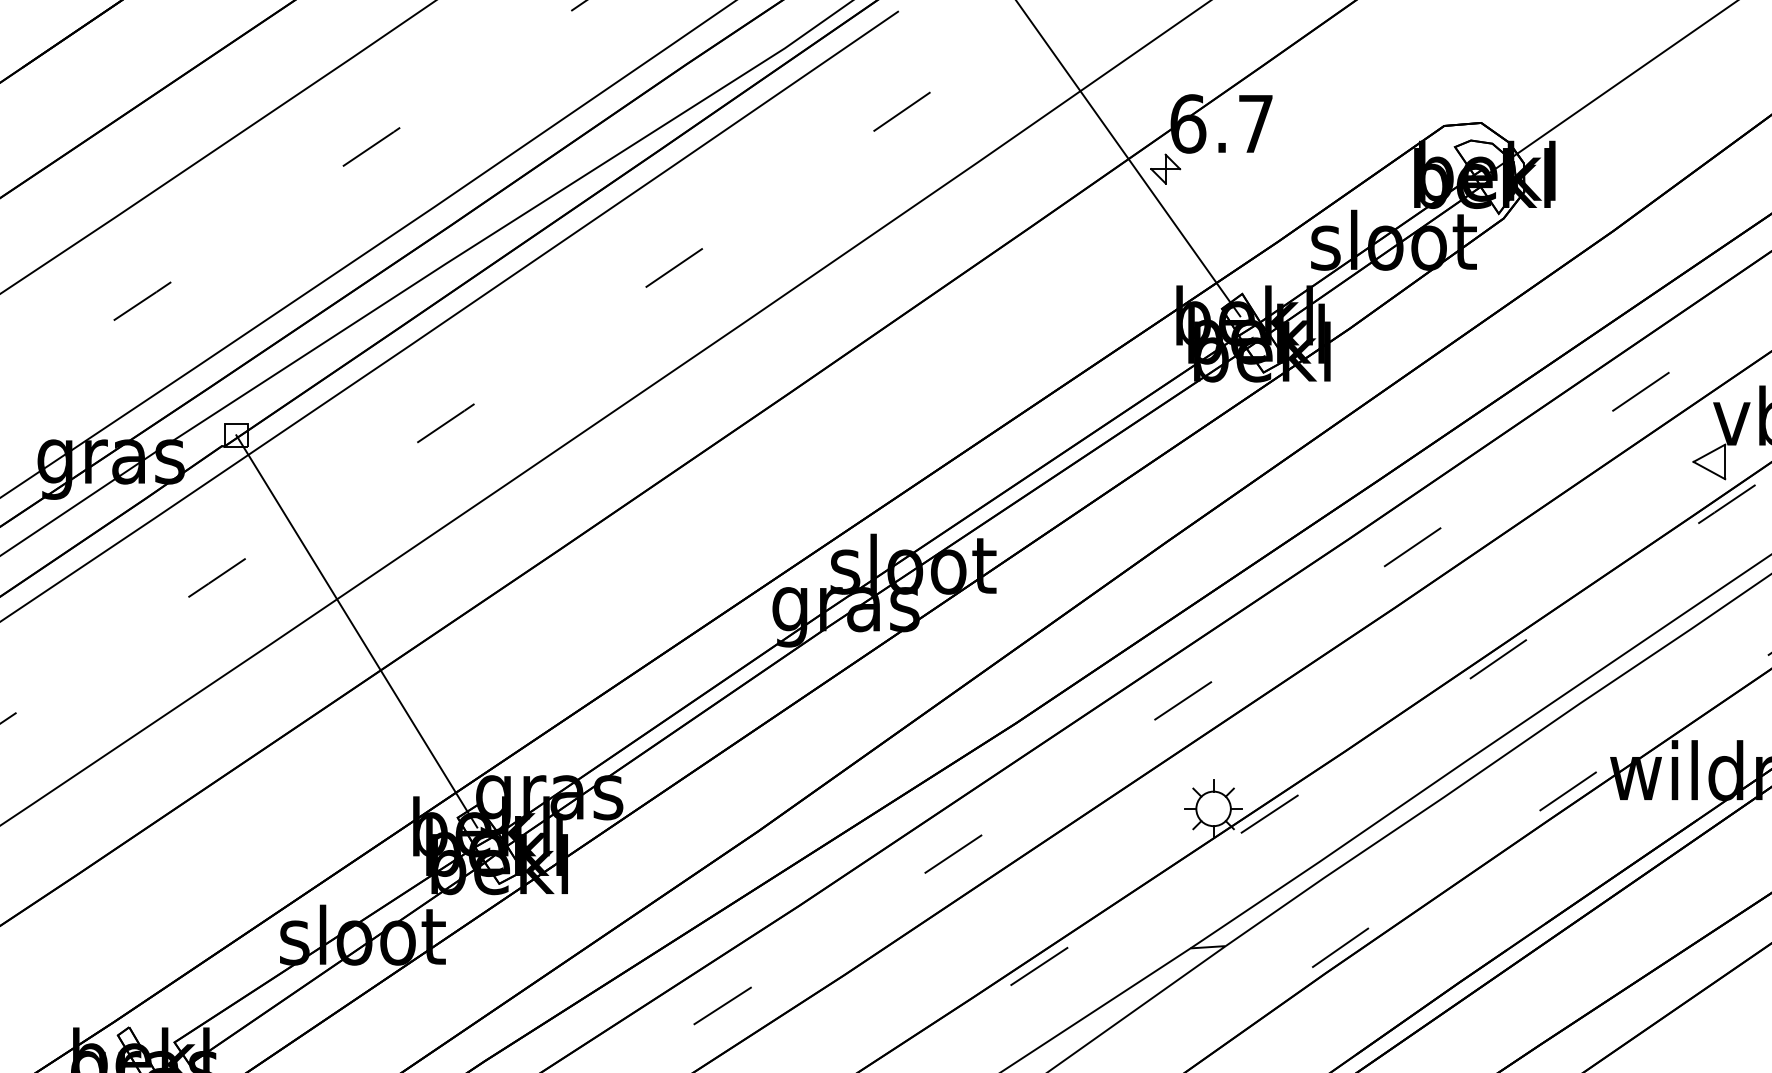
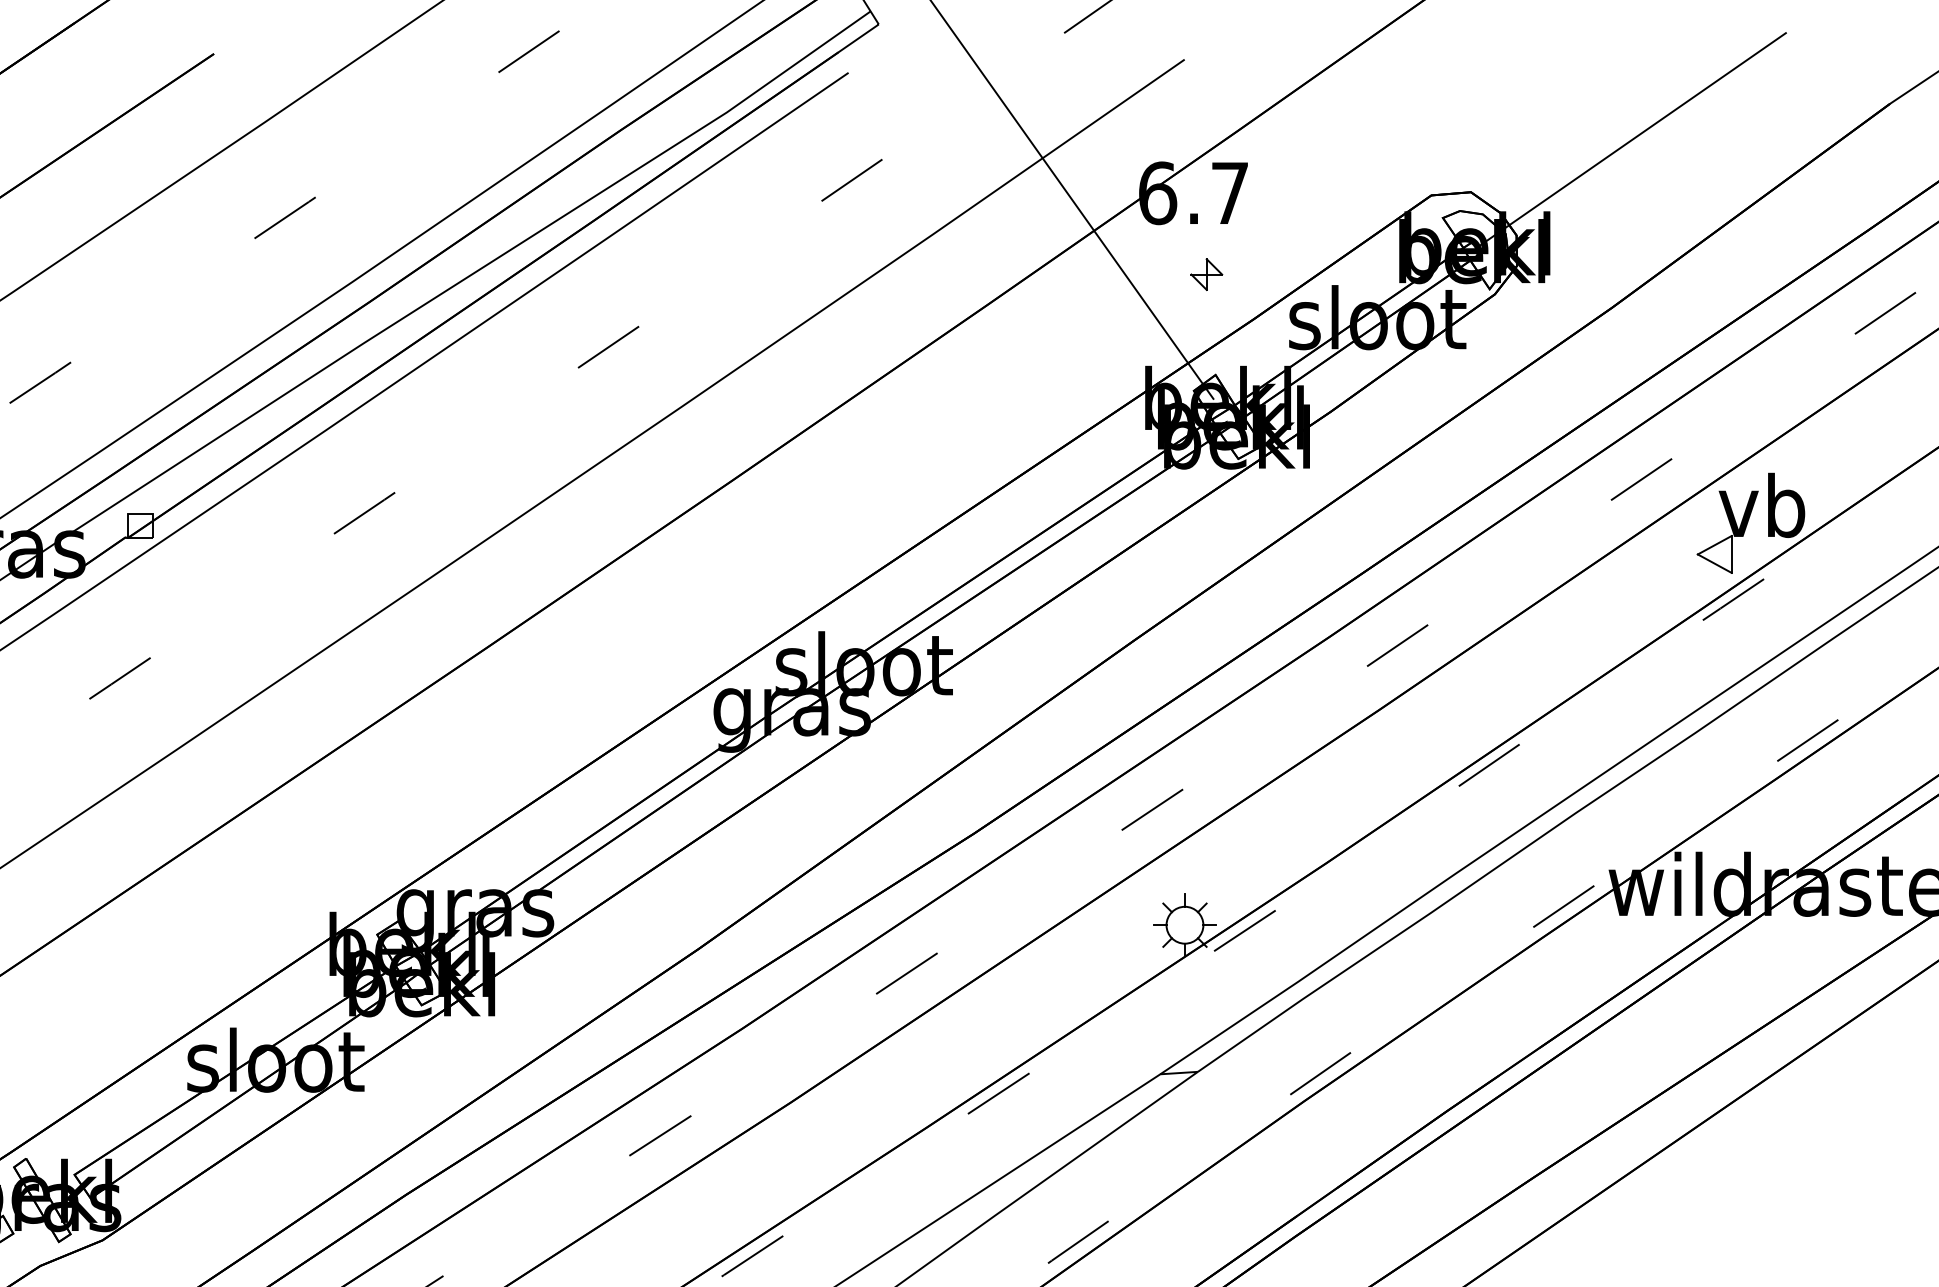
part: (1165, 169) -> (1206, 274), moved
line: (356, 631) -> (269, 735), removed

